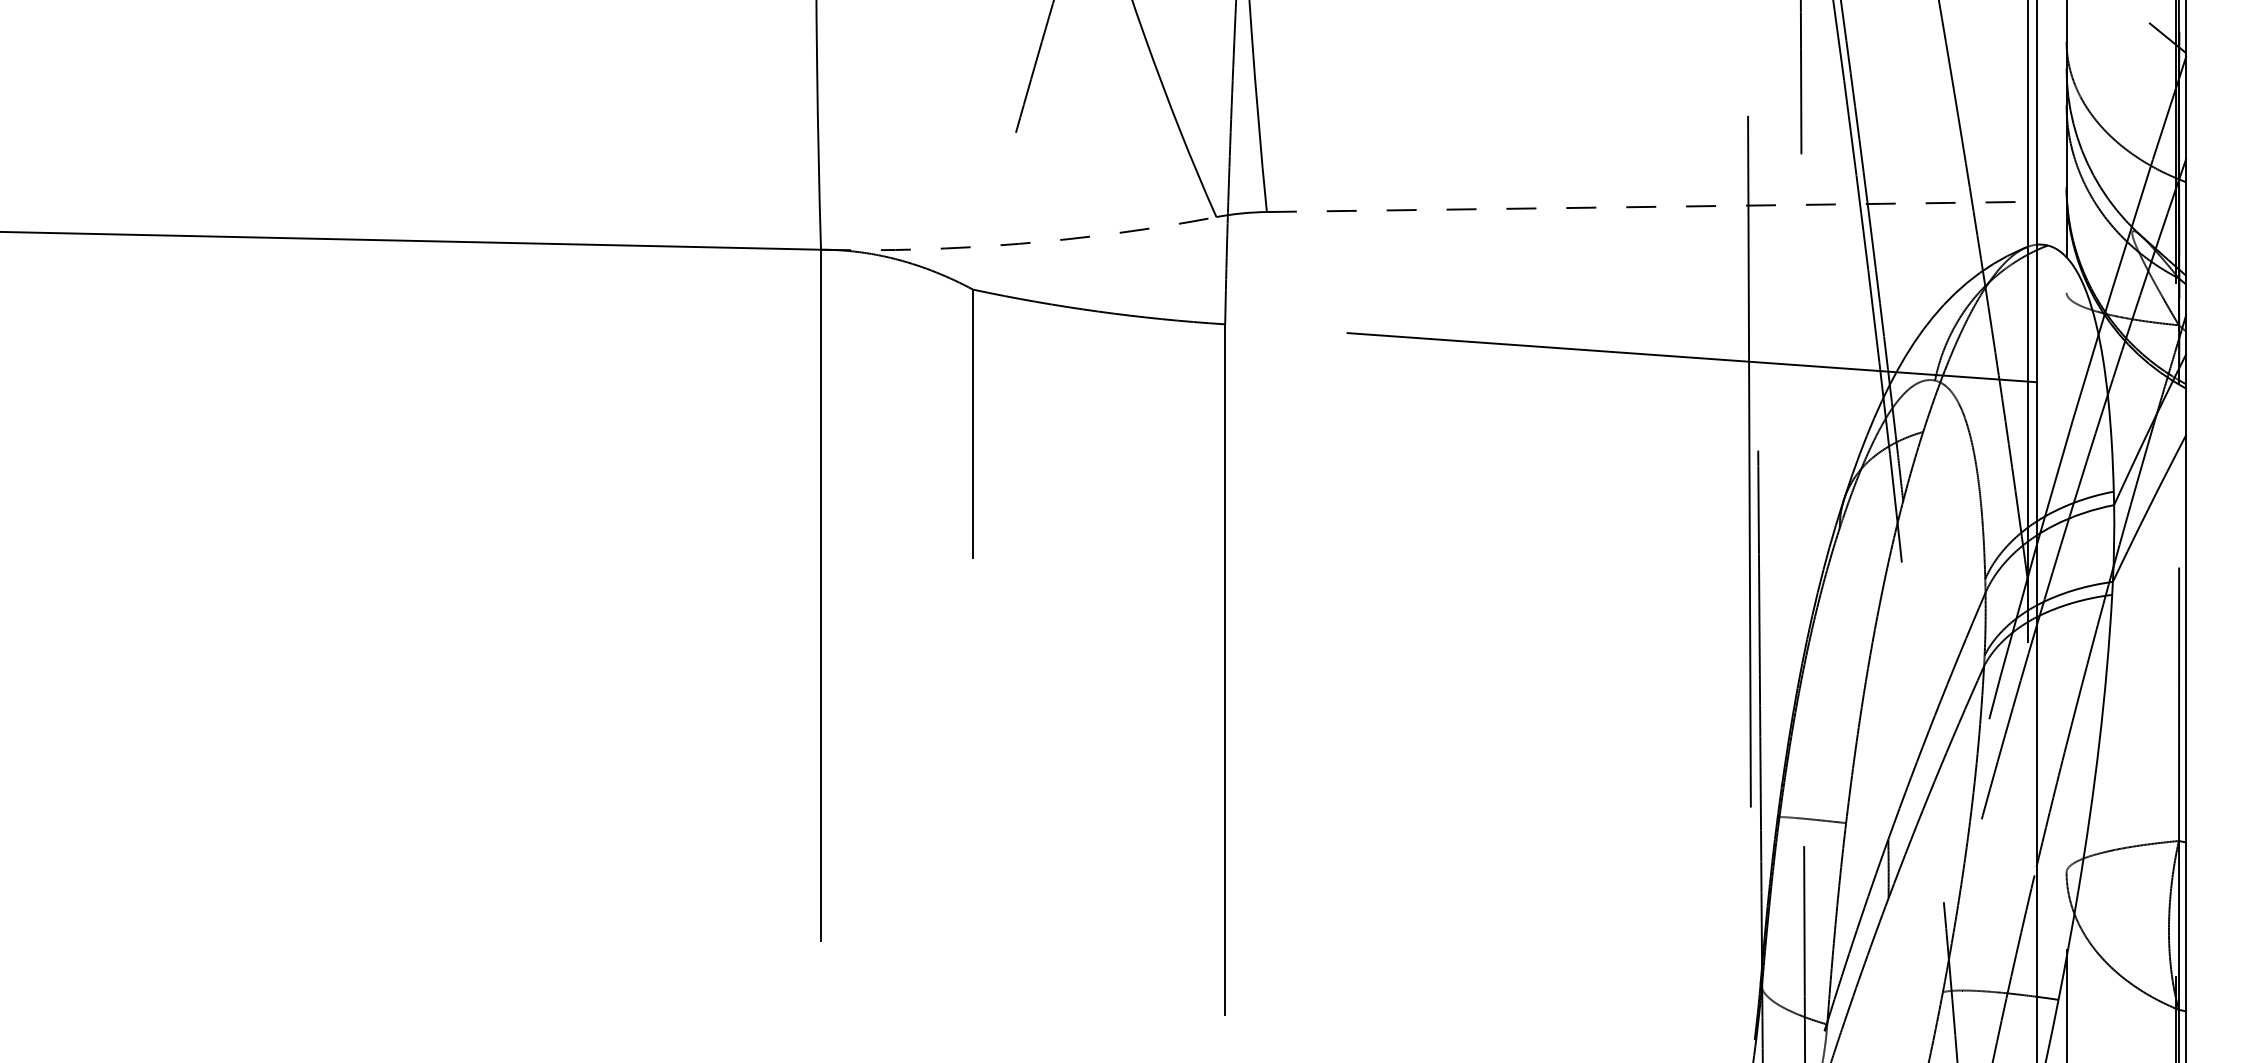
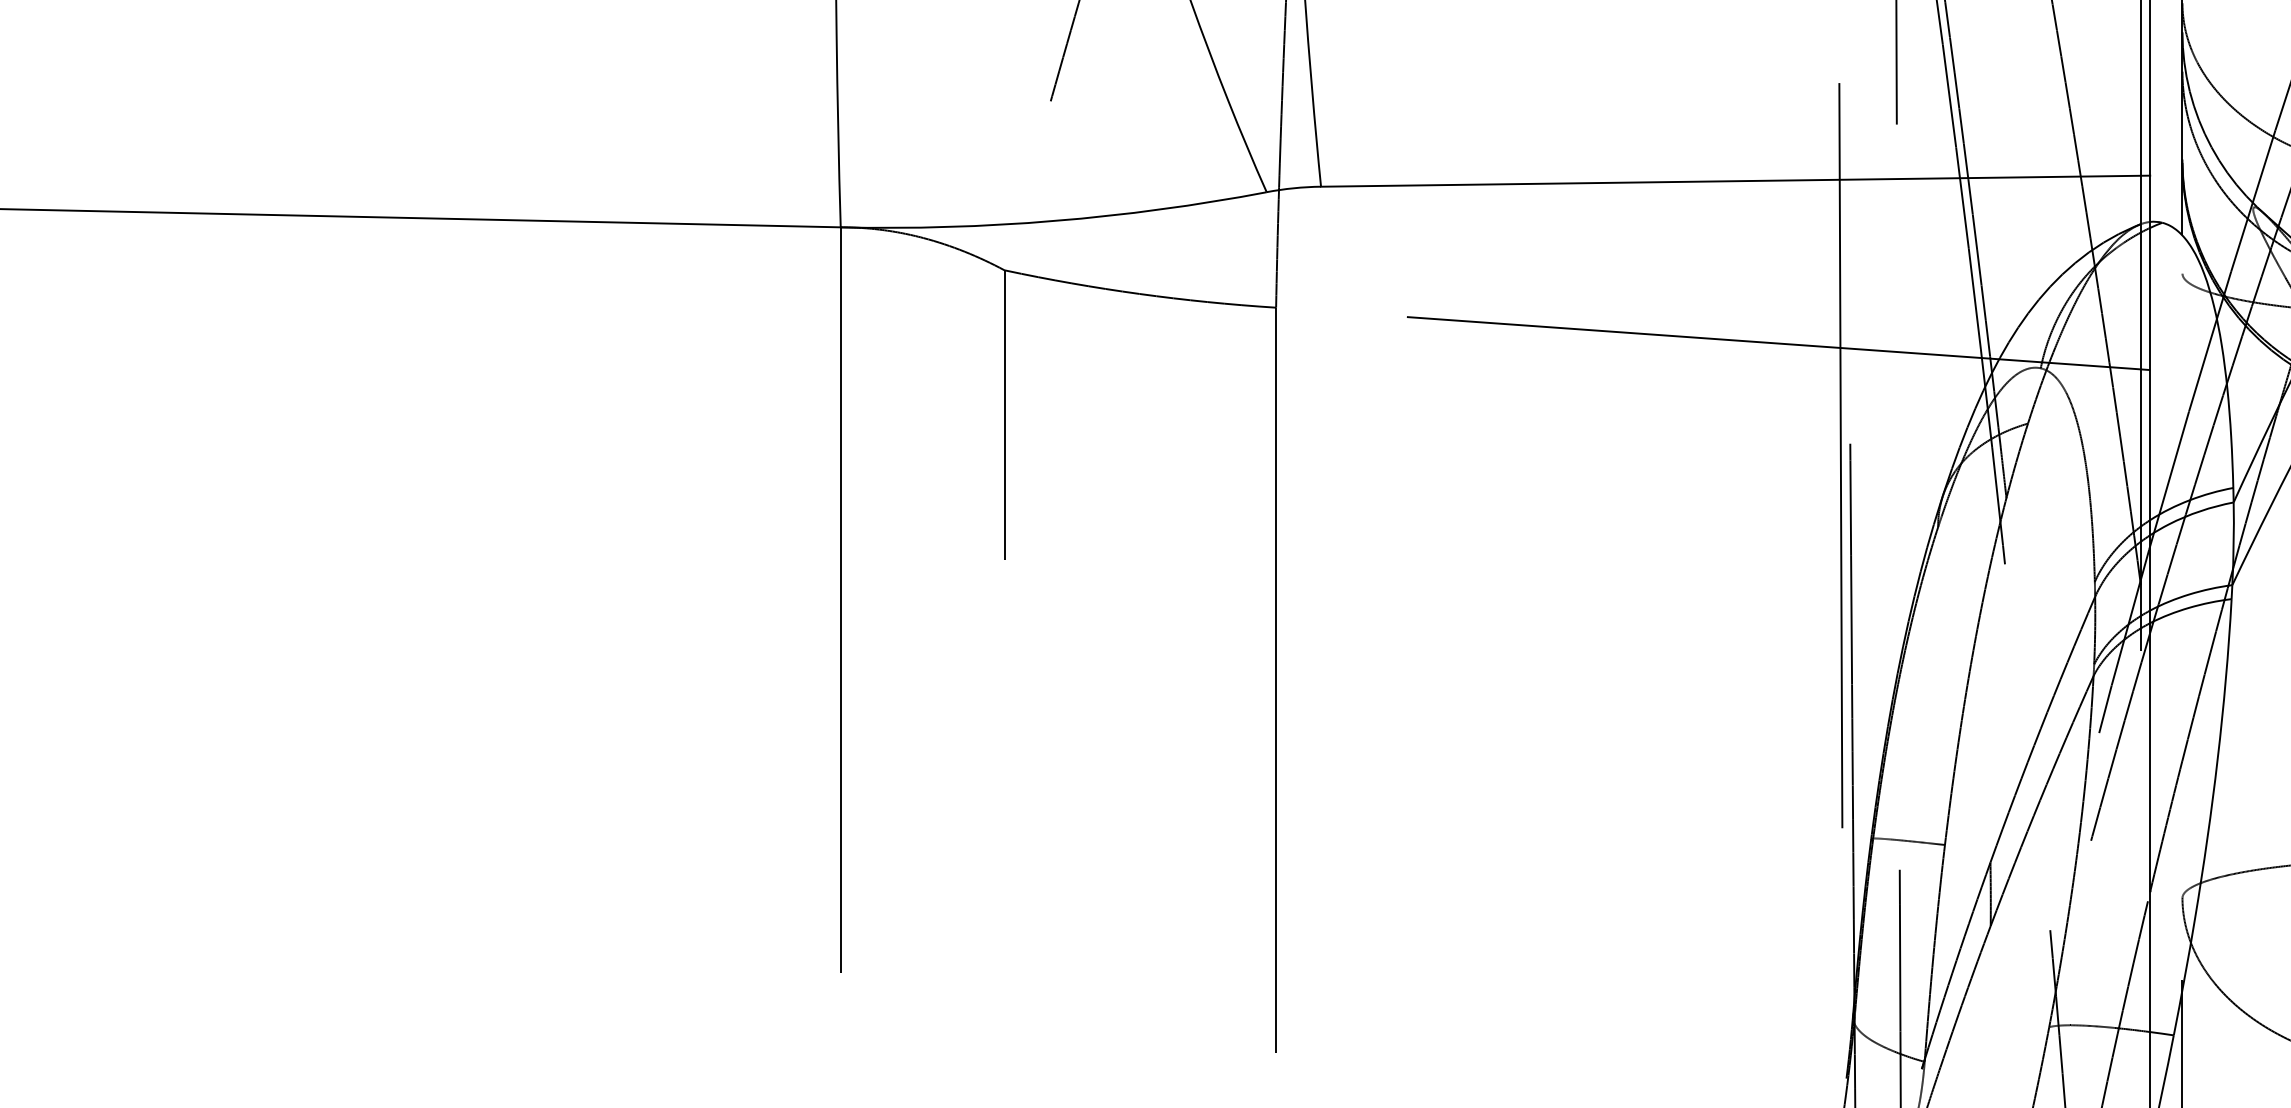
line: (1651, 206) -> (1735, 180), dashed -> solid
arc: (1019, 243) -> (1054, 220), dashed -> solid

